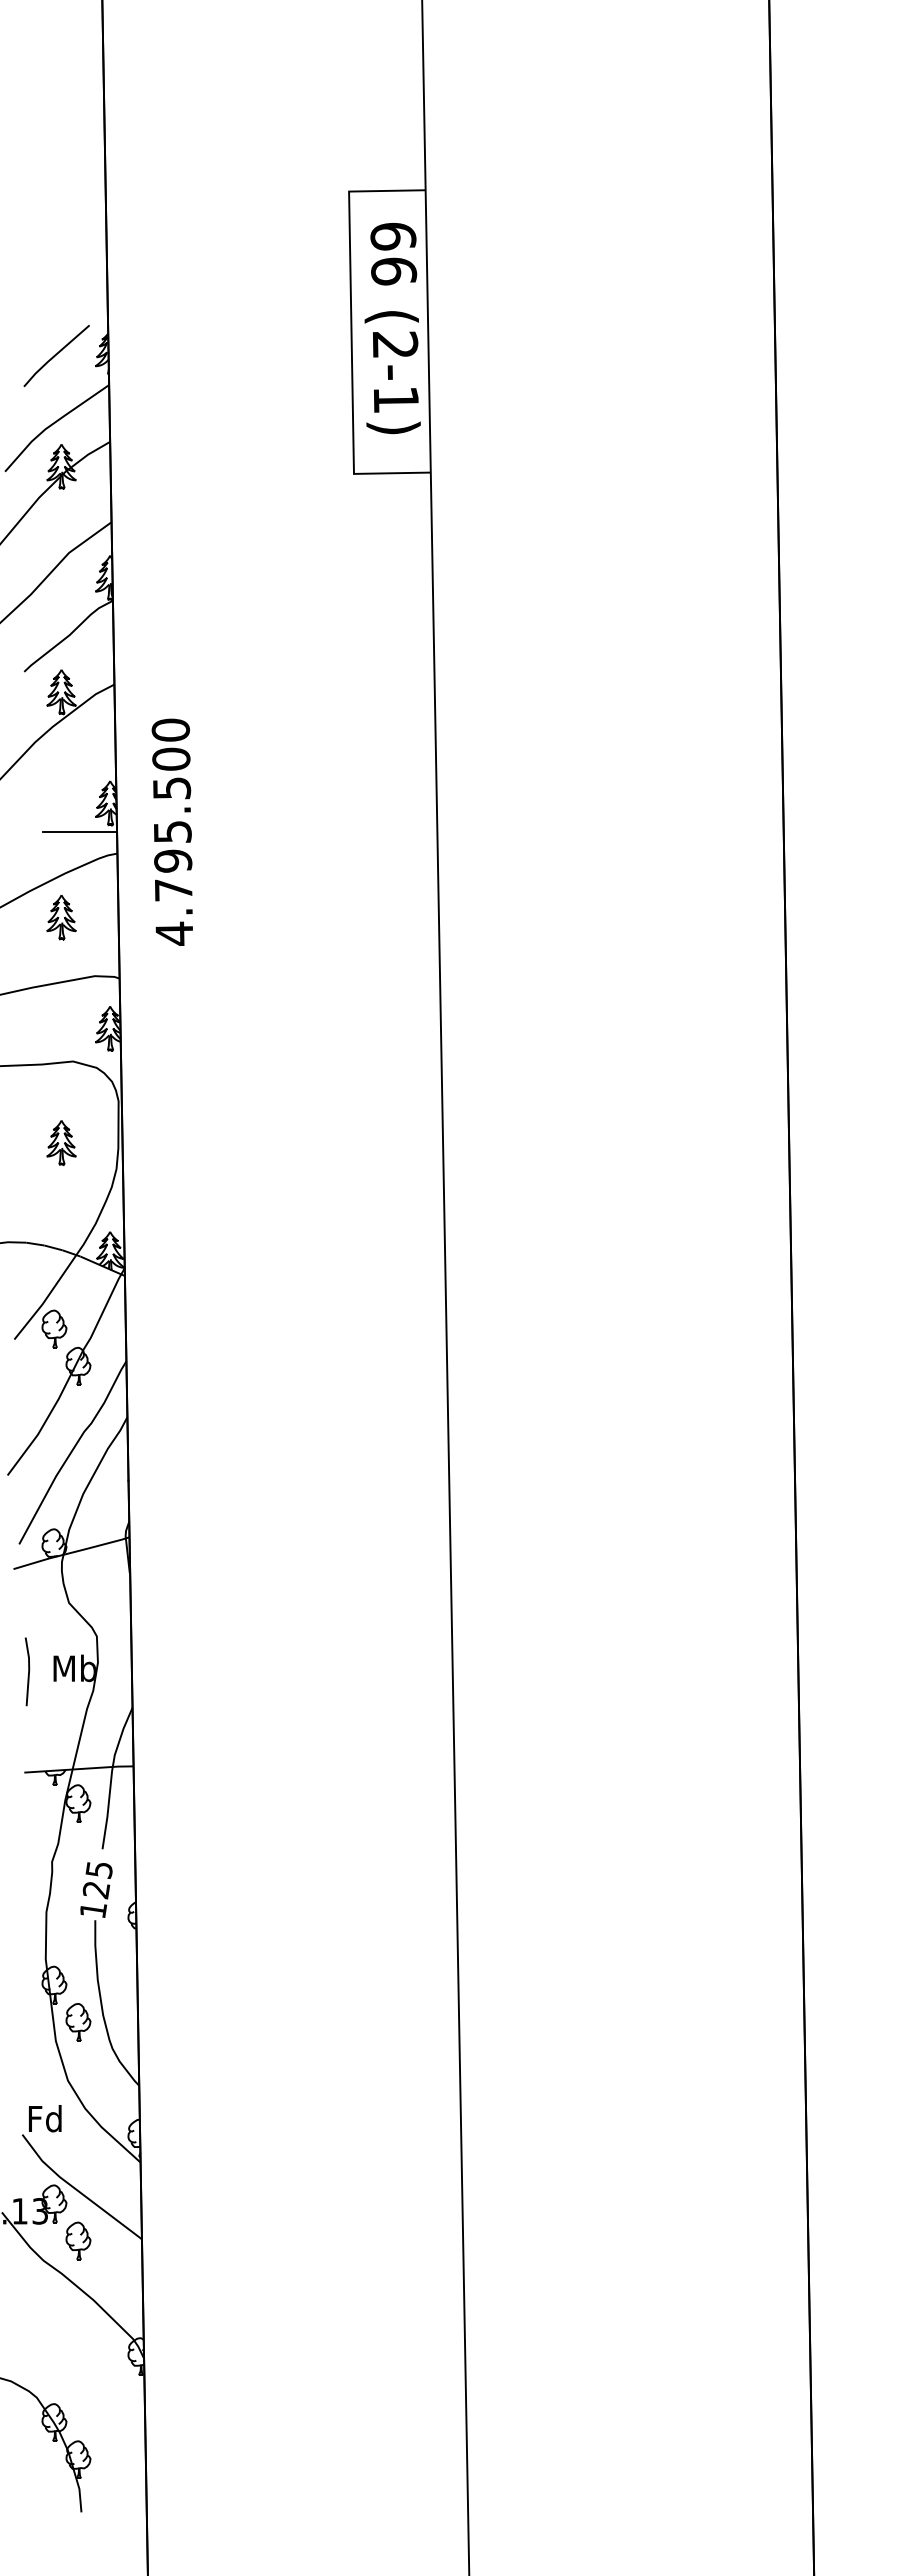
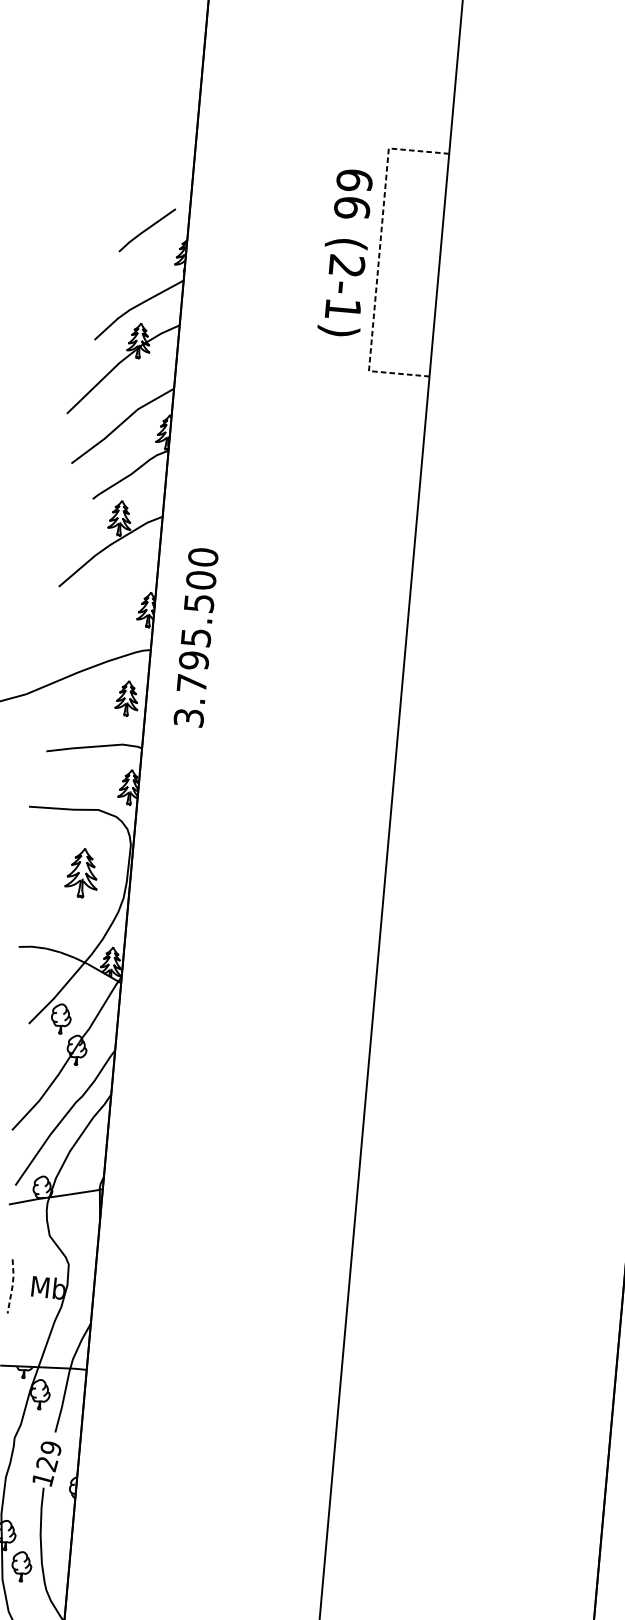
text: (392, 328) -> (346, 252), moved
line: (351, 333) -> (378, 260), solid -> dashed
line: (56, 355) -> (147, 230), moved
line: (79, 832) -> (122, 630), removed
part: (61, 917) -> (127, 698), moved
text: (174, 933) -> (189, 717), 4.795.500 -> 3.795.500
part: (61, 1142) -> (82, 872), size x1.4
line: (29, 1670) -> (12, 1285), solid -> dashed
text: (98, 1869) -> (50, 1448), 125 -> 129

